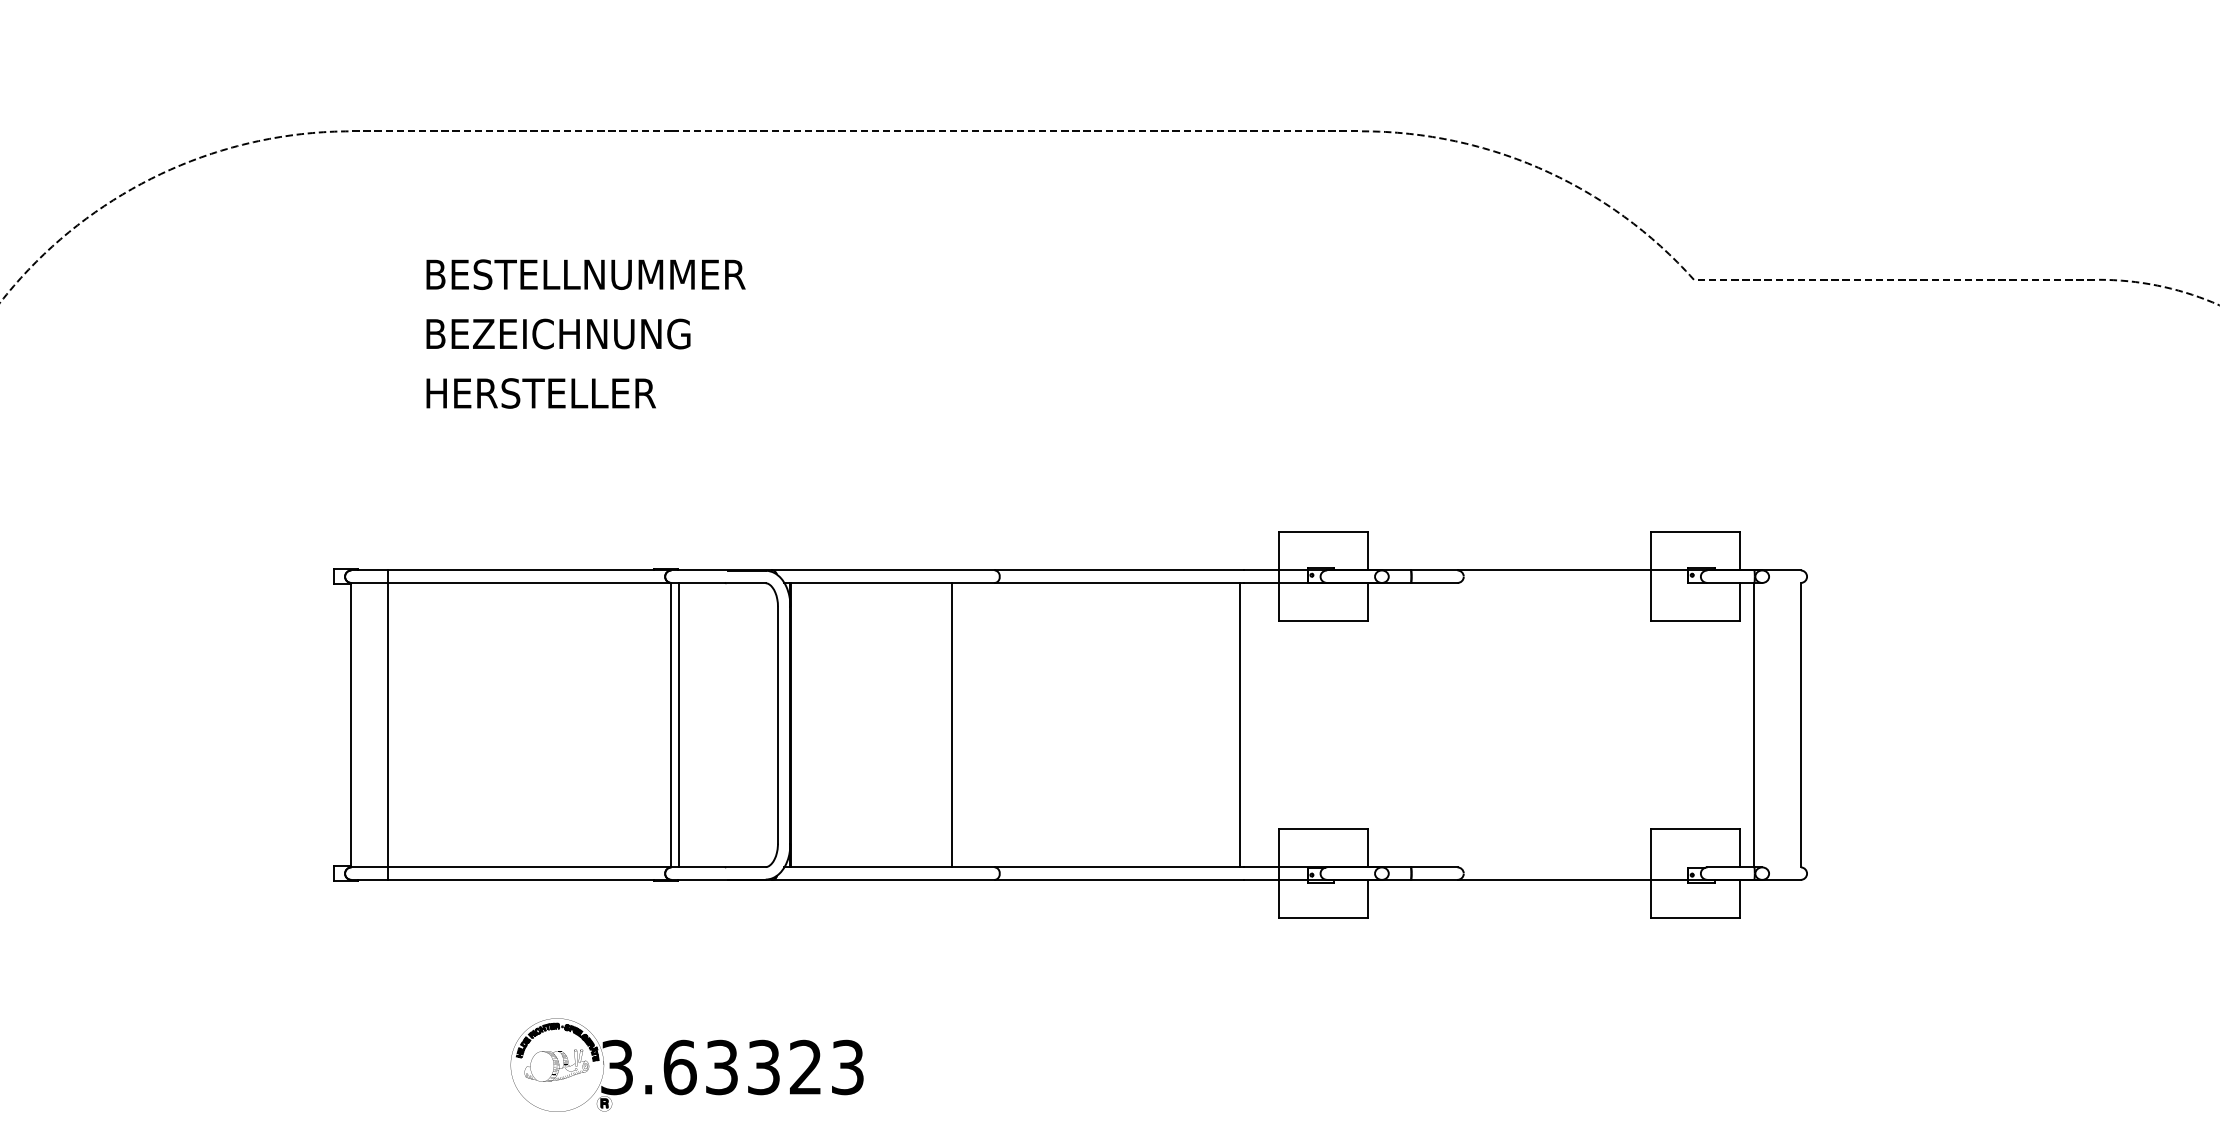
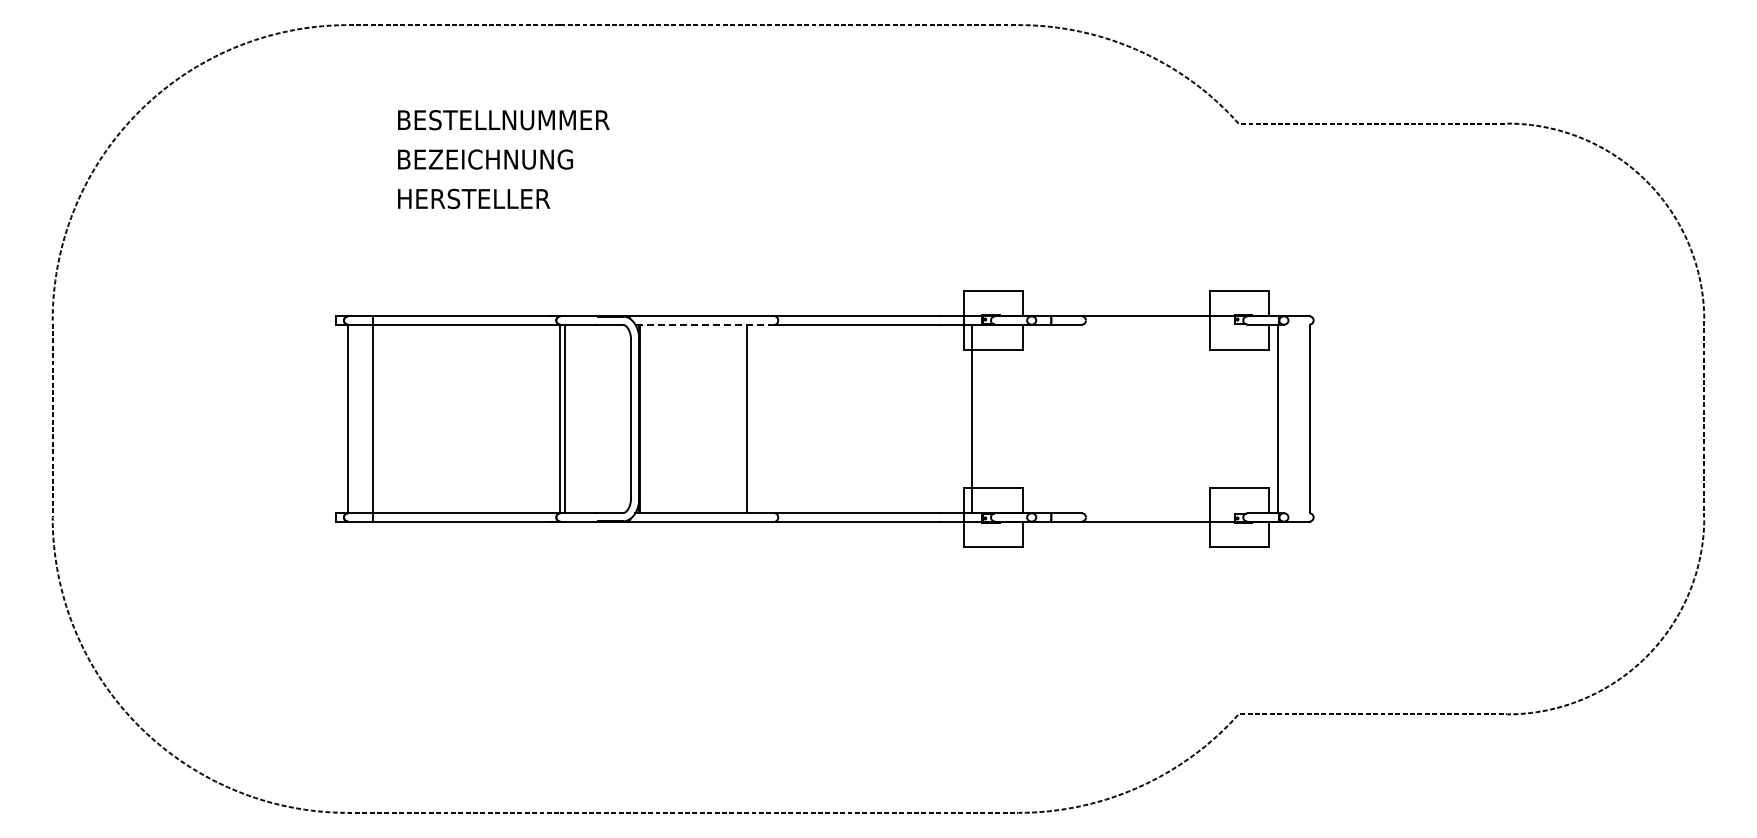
line: (890, 582) -> (705, 324), solid -> dashed
line: (1239, 724) -> (972, 418), moved
part: (686, 1065) -> (570, 644), removed

